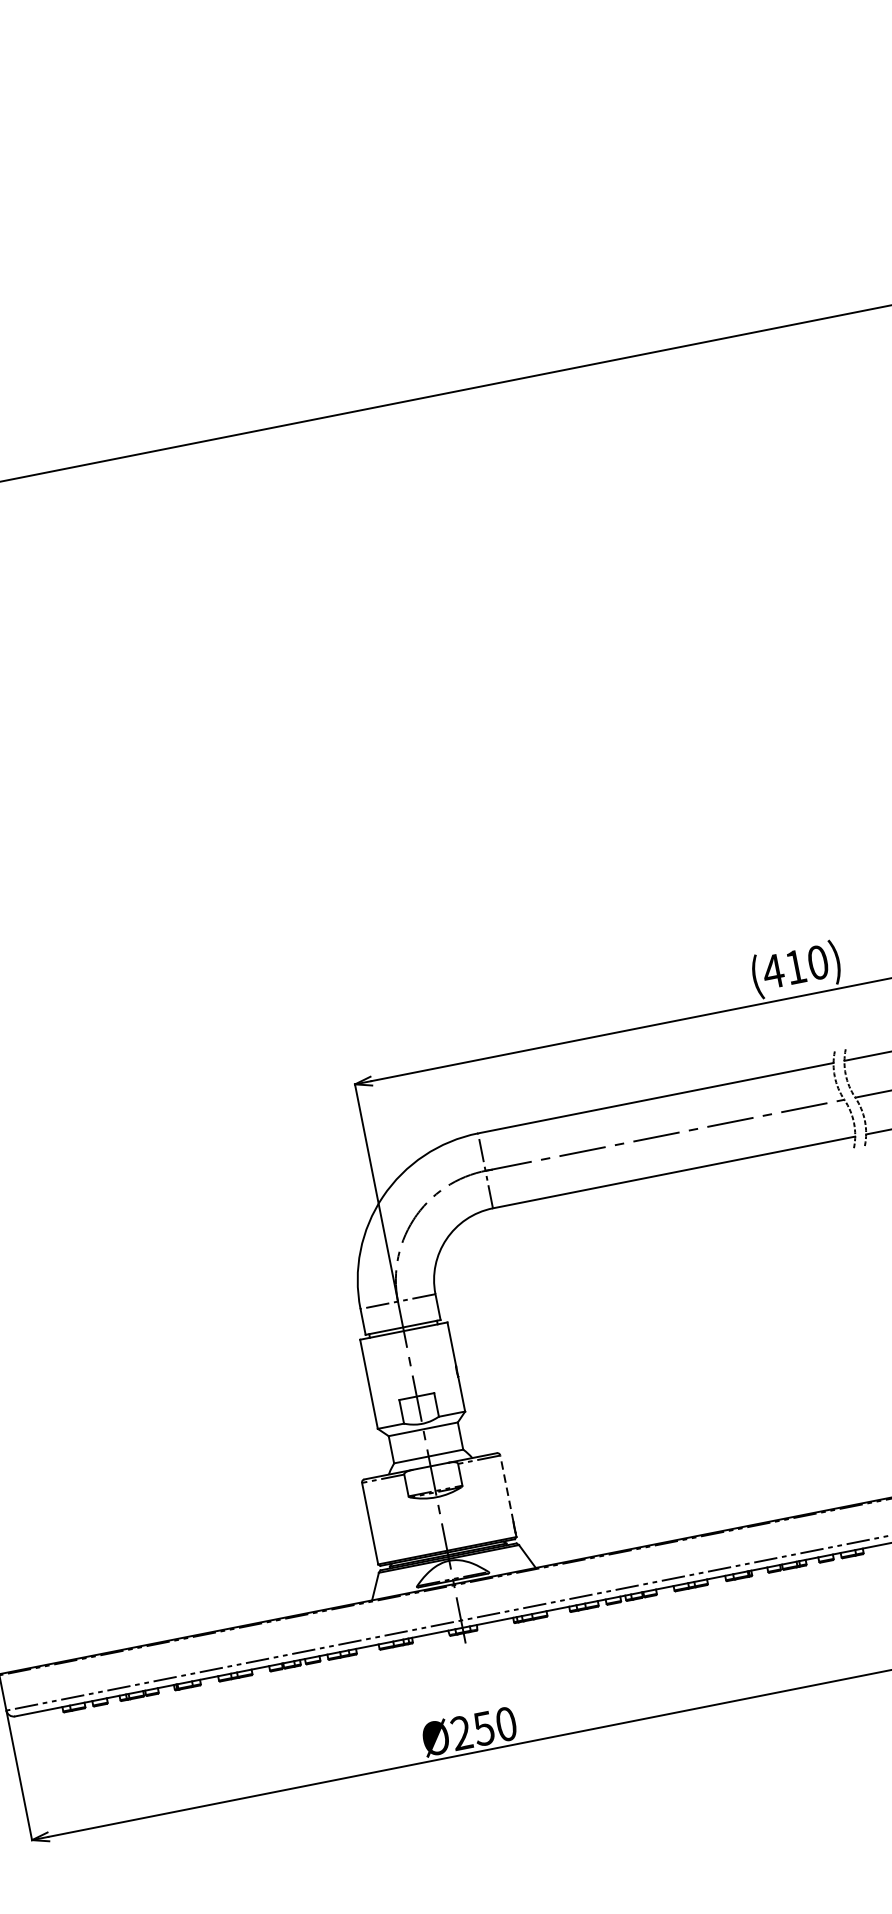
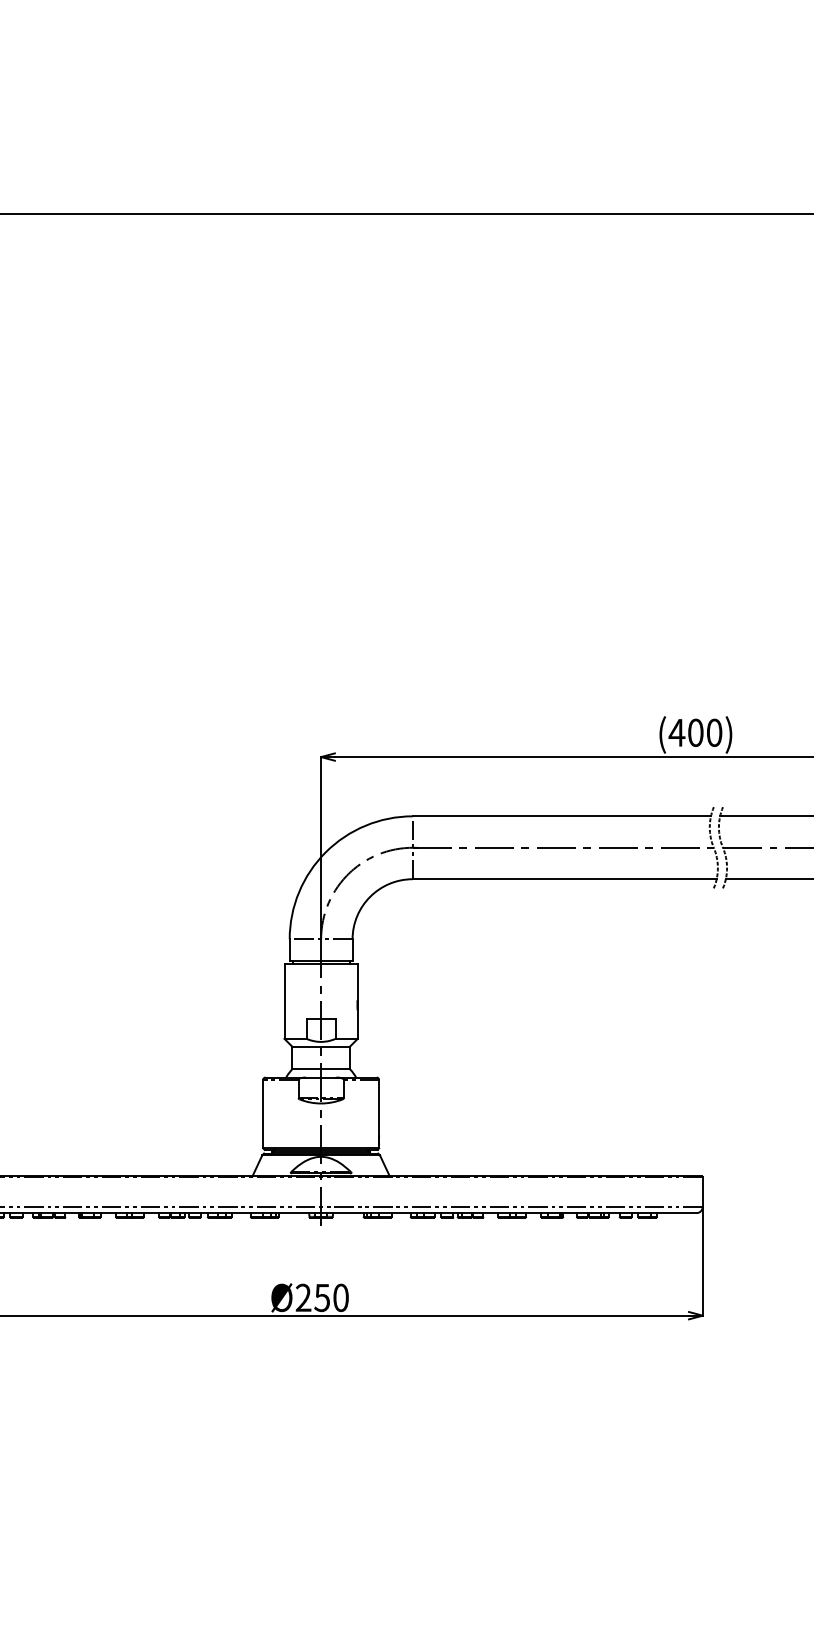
text: (795, 966) -> (695, 732), (410) -> (400)
line: (507, 1488) -> (379, 1107), dashed -> solid

